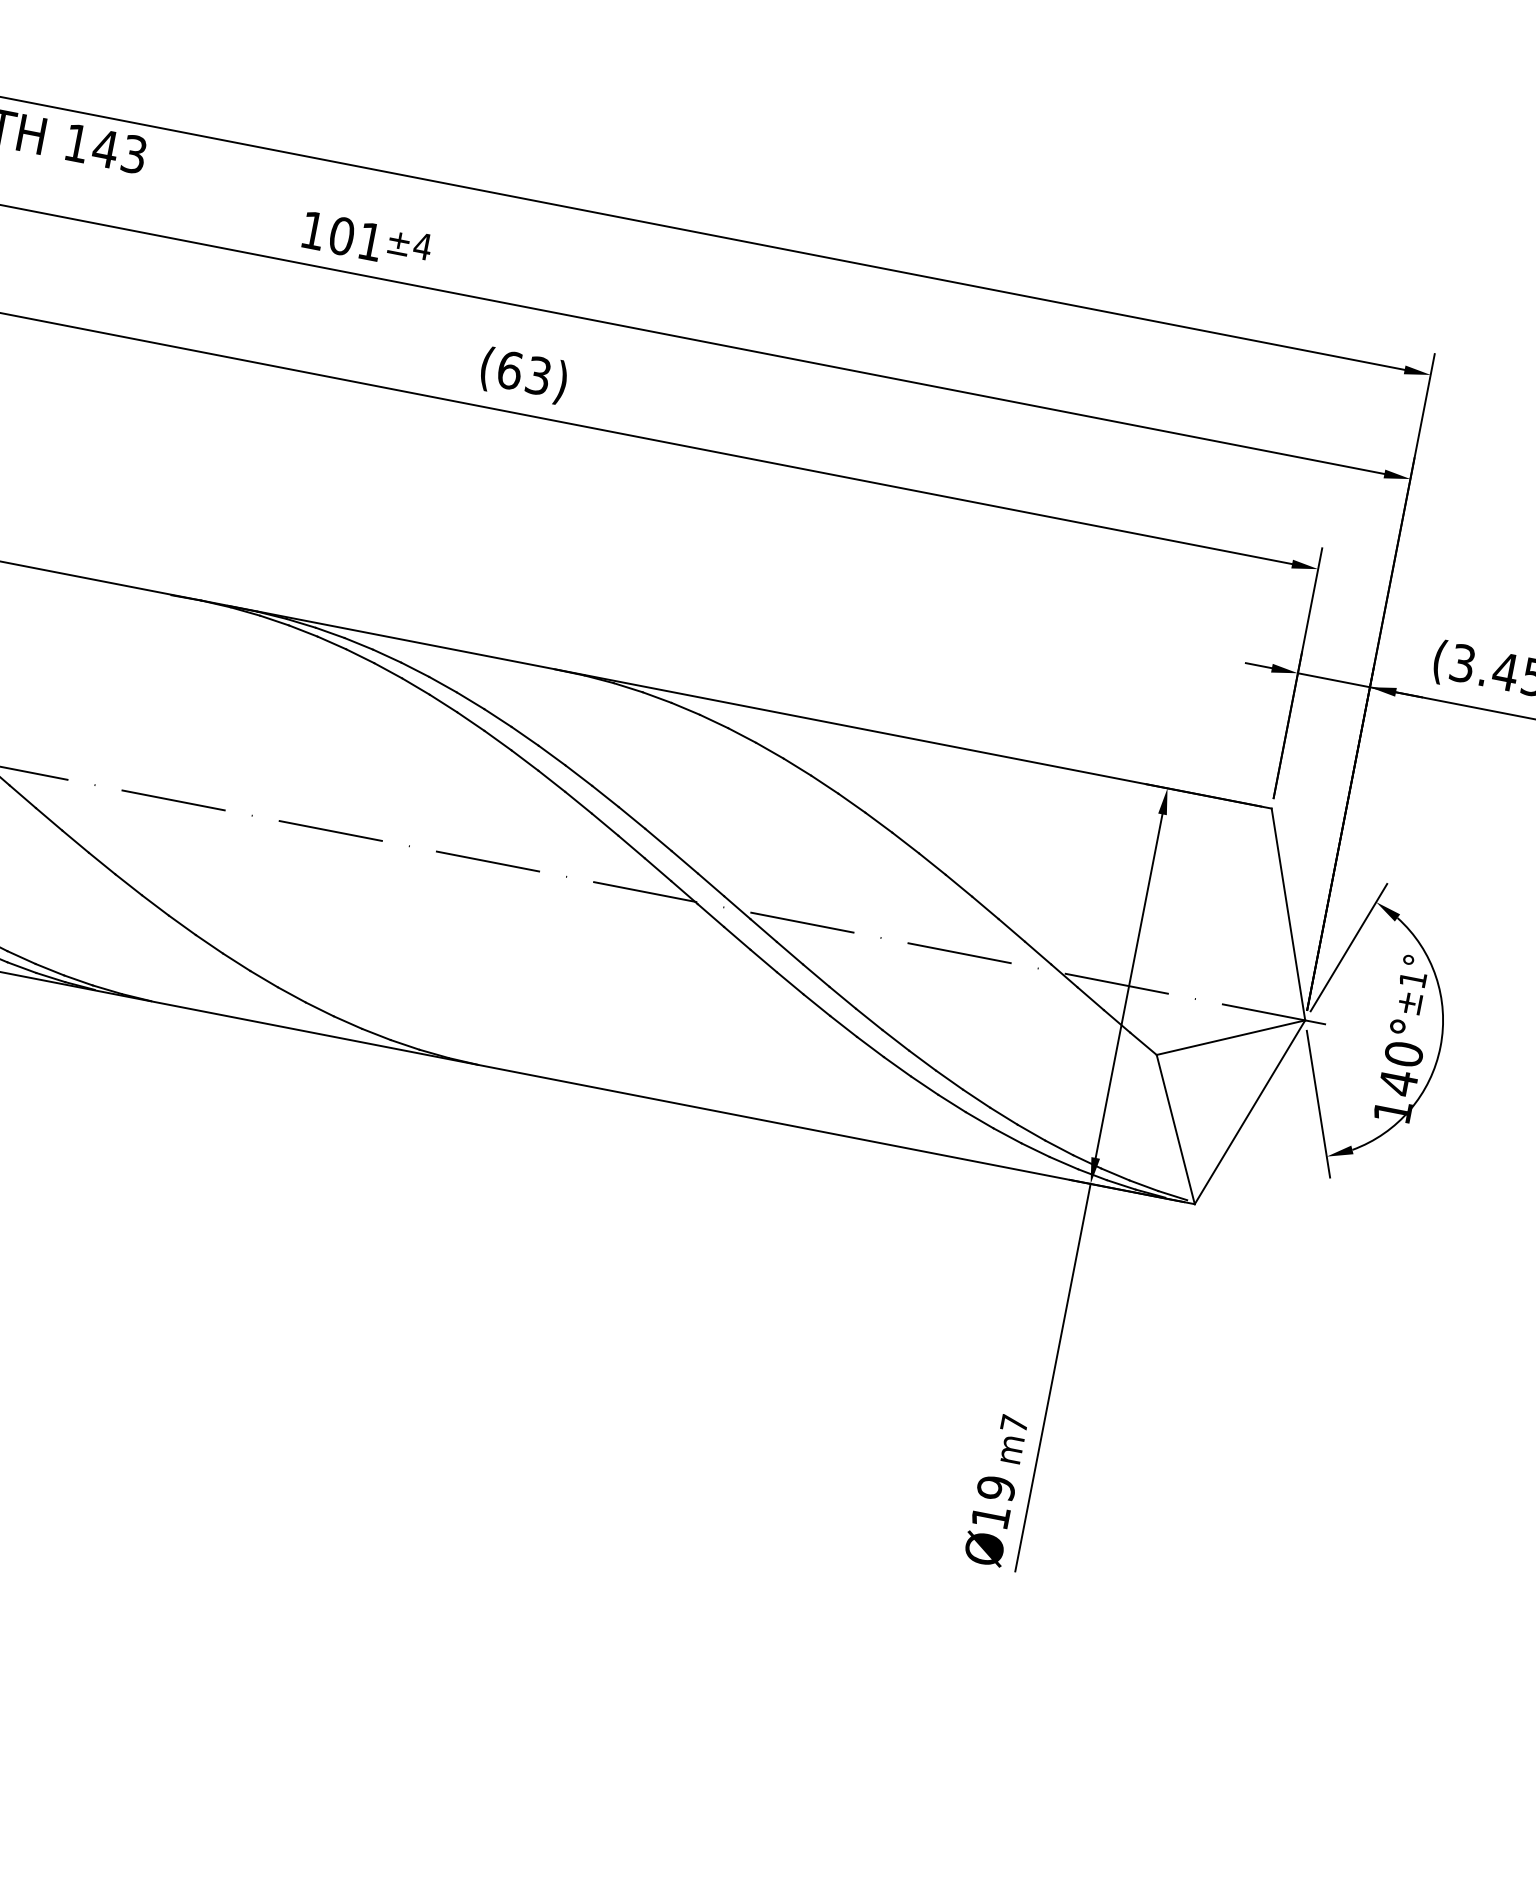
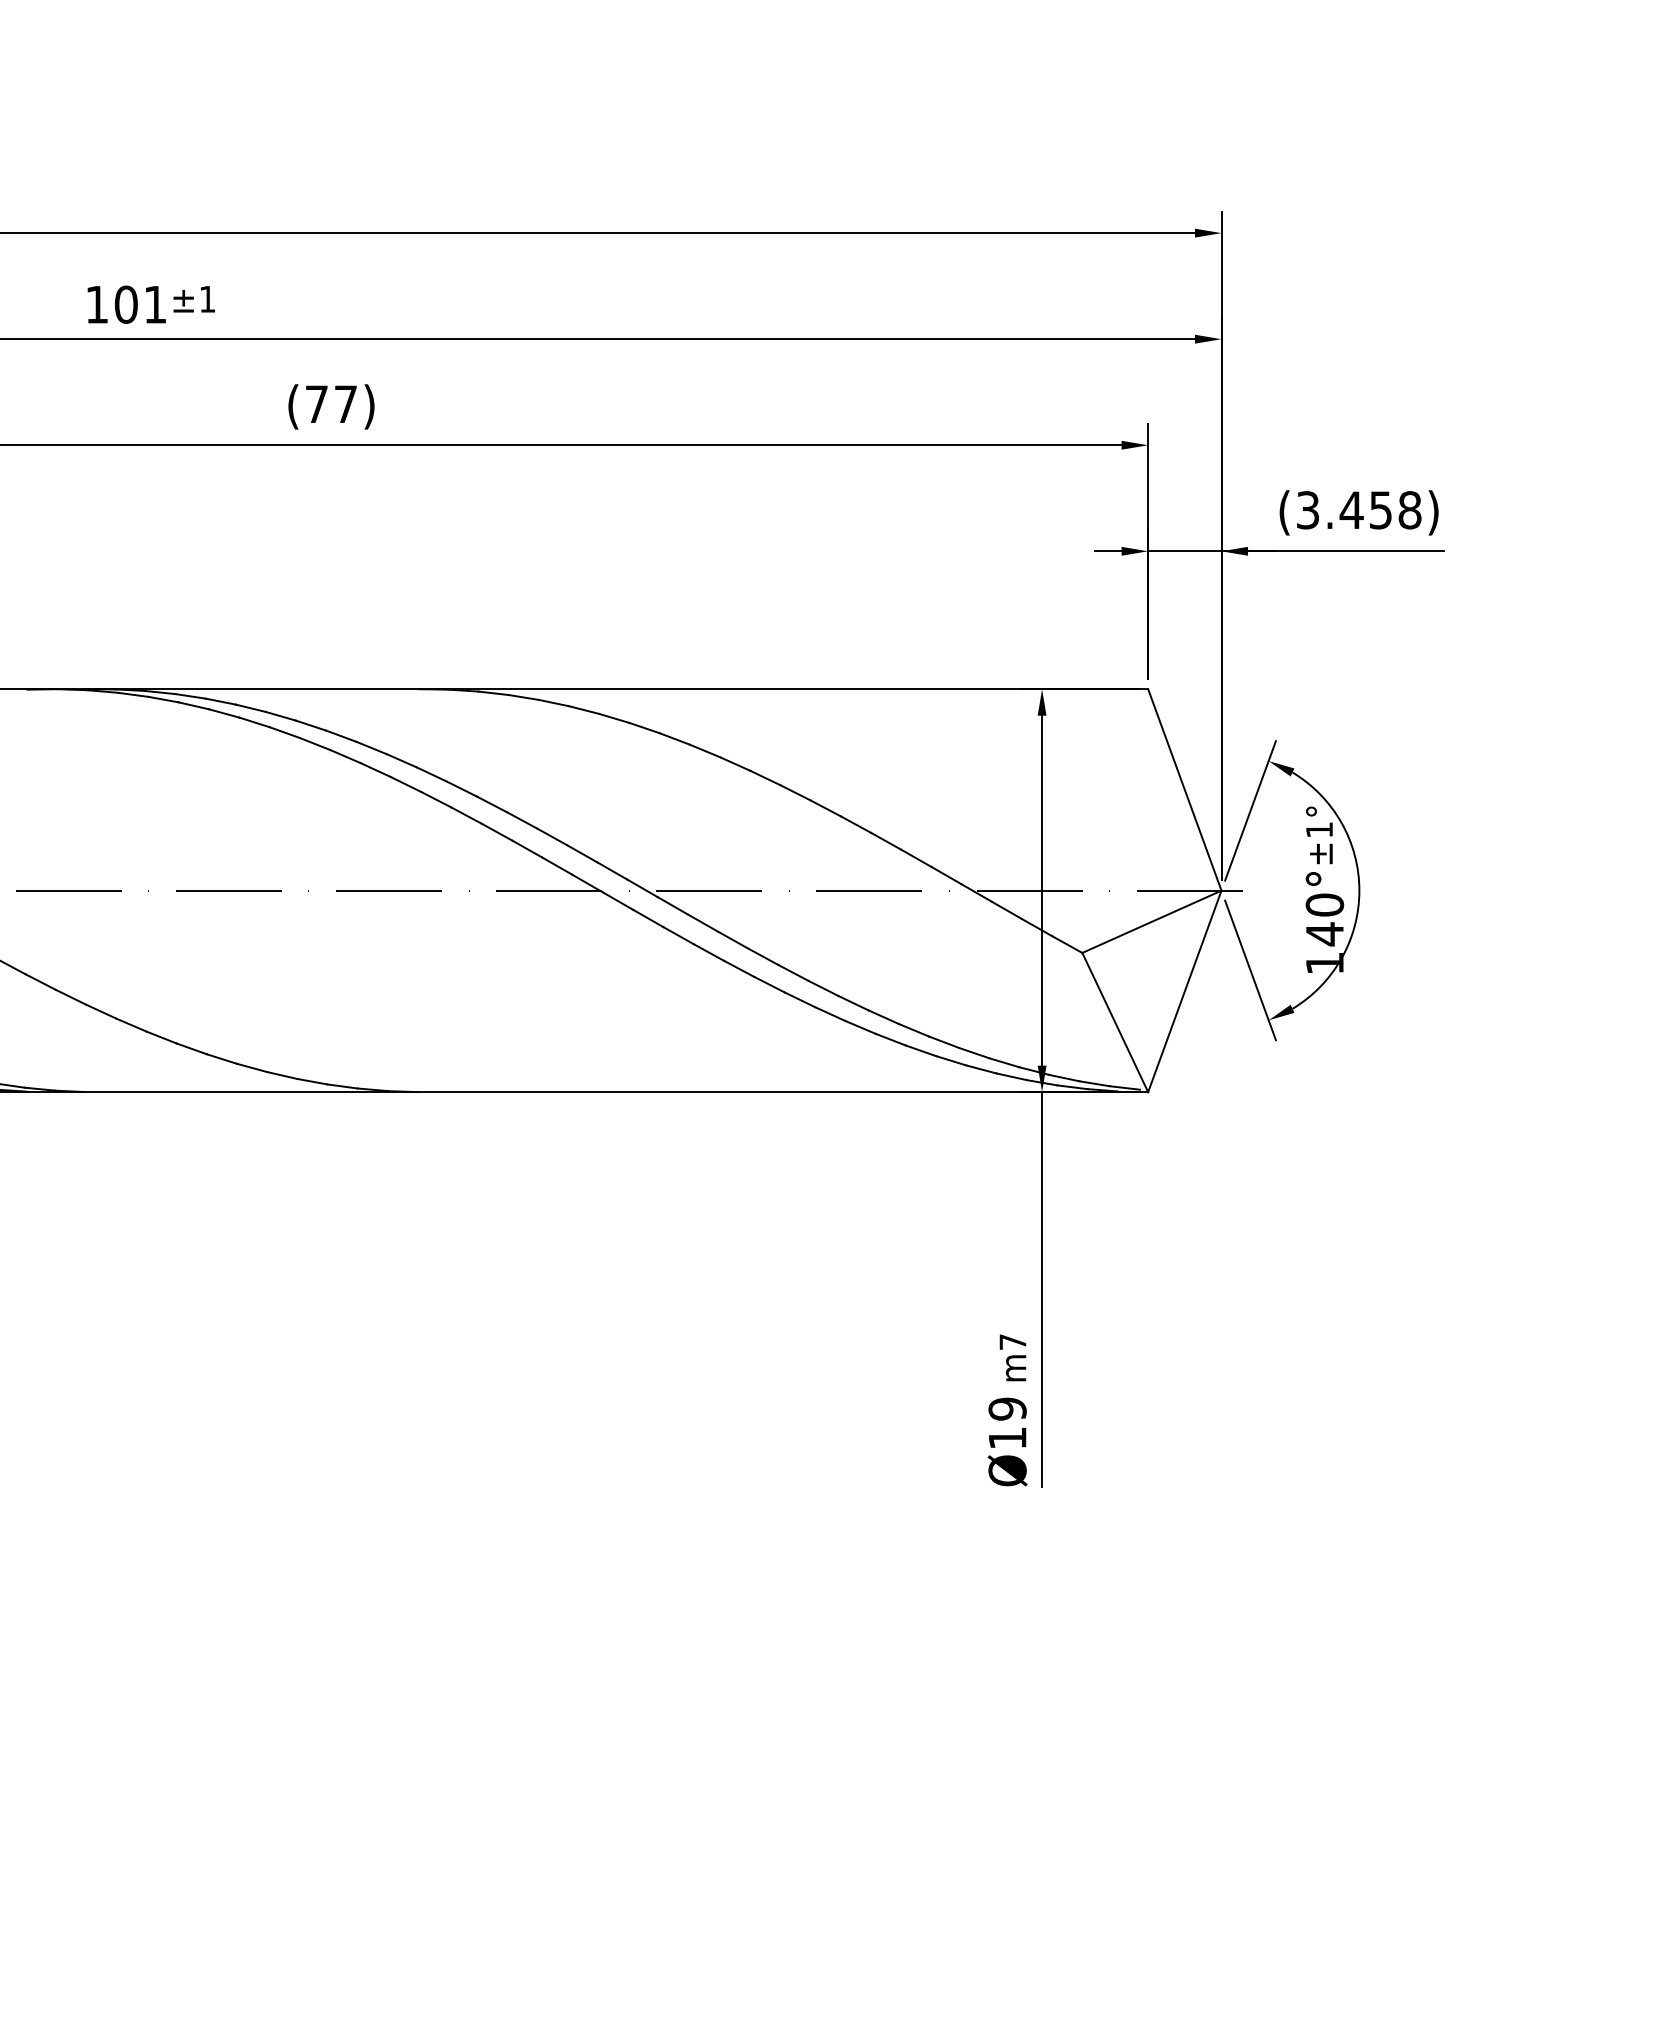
text: (422, 246) -> (207, 299), ±4 -> ±1
text: (523, 373) -> (330, 404), (63) -> (77)

